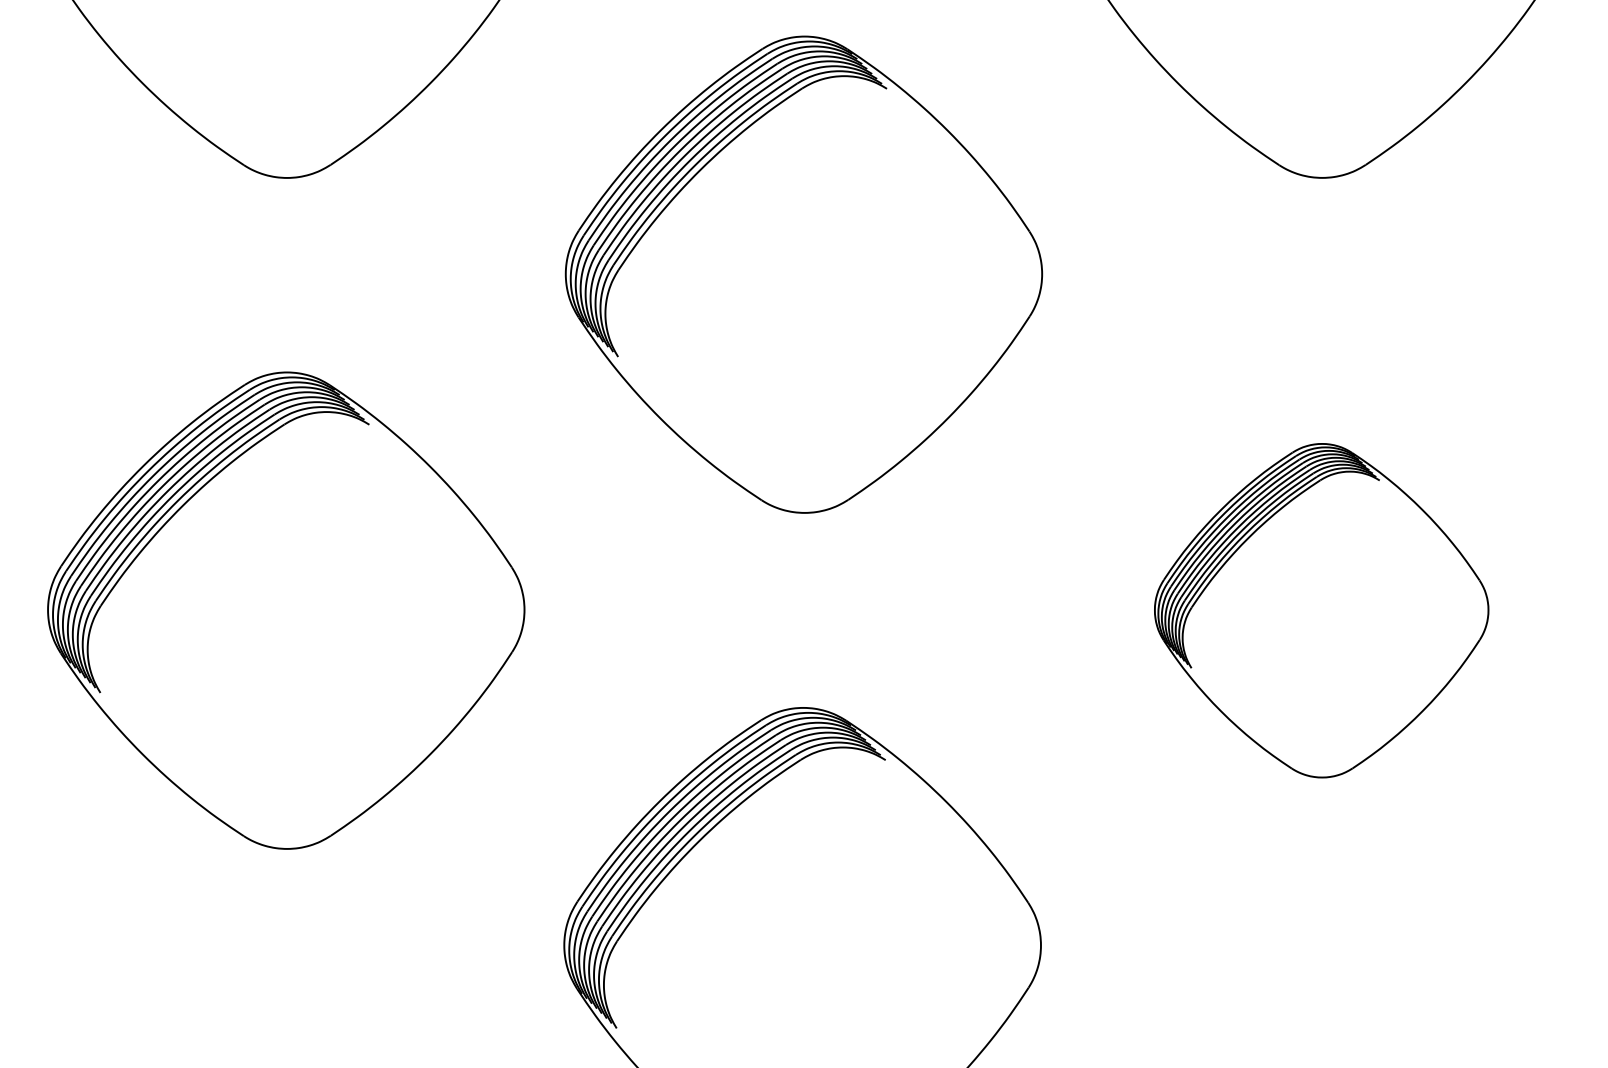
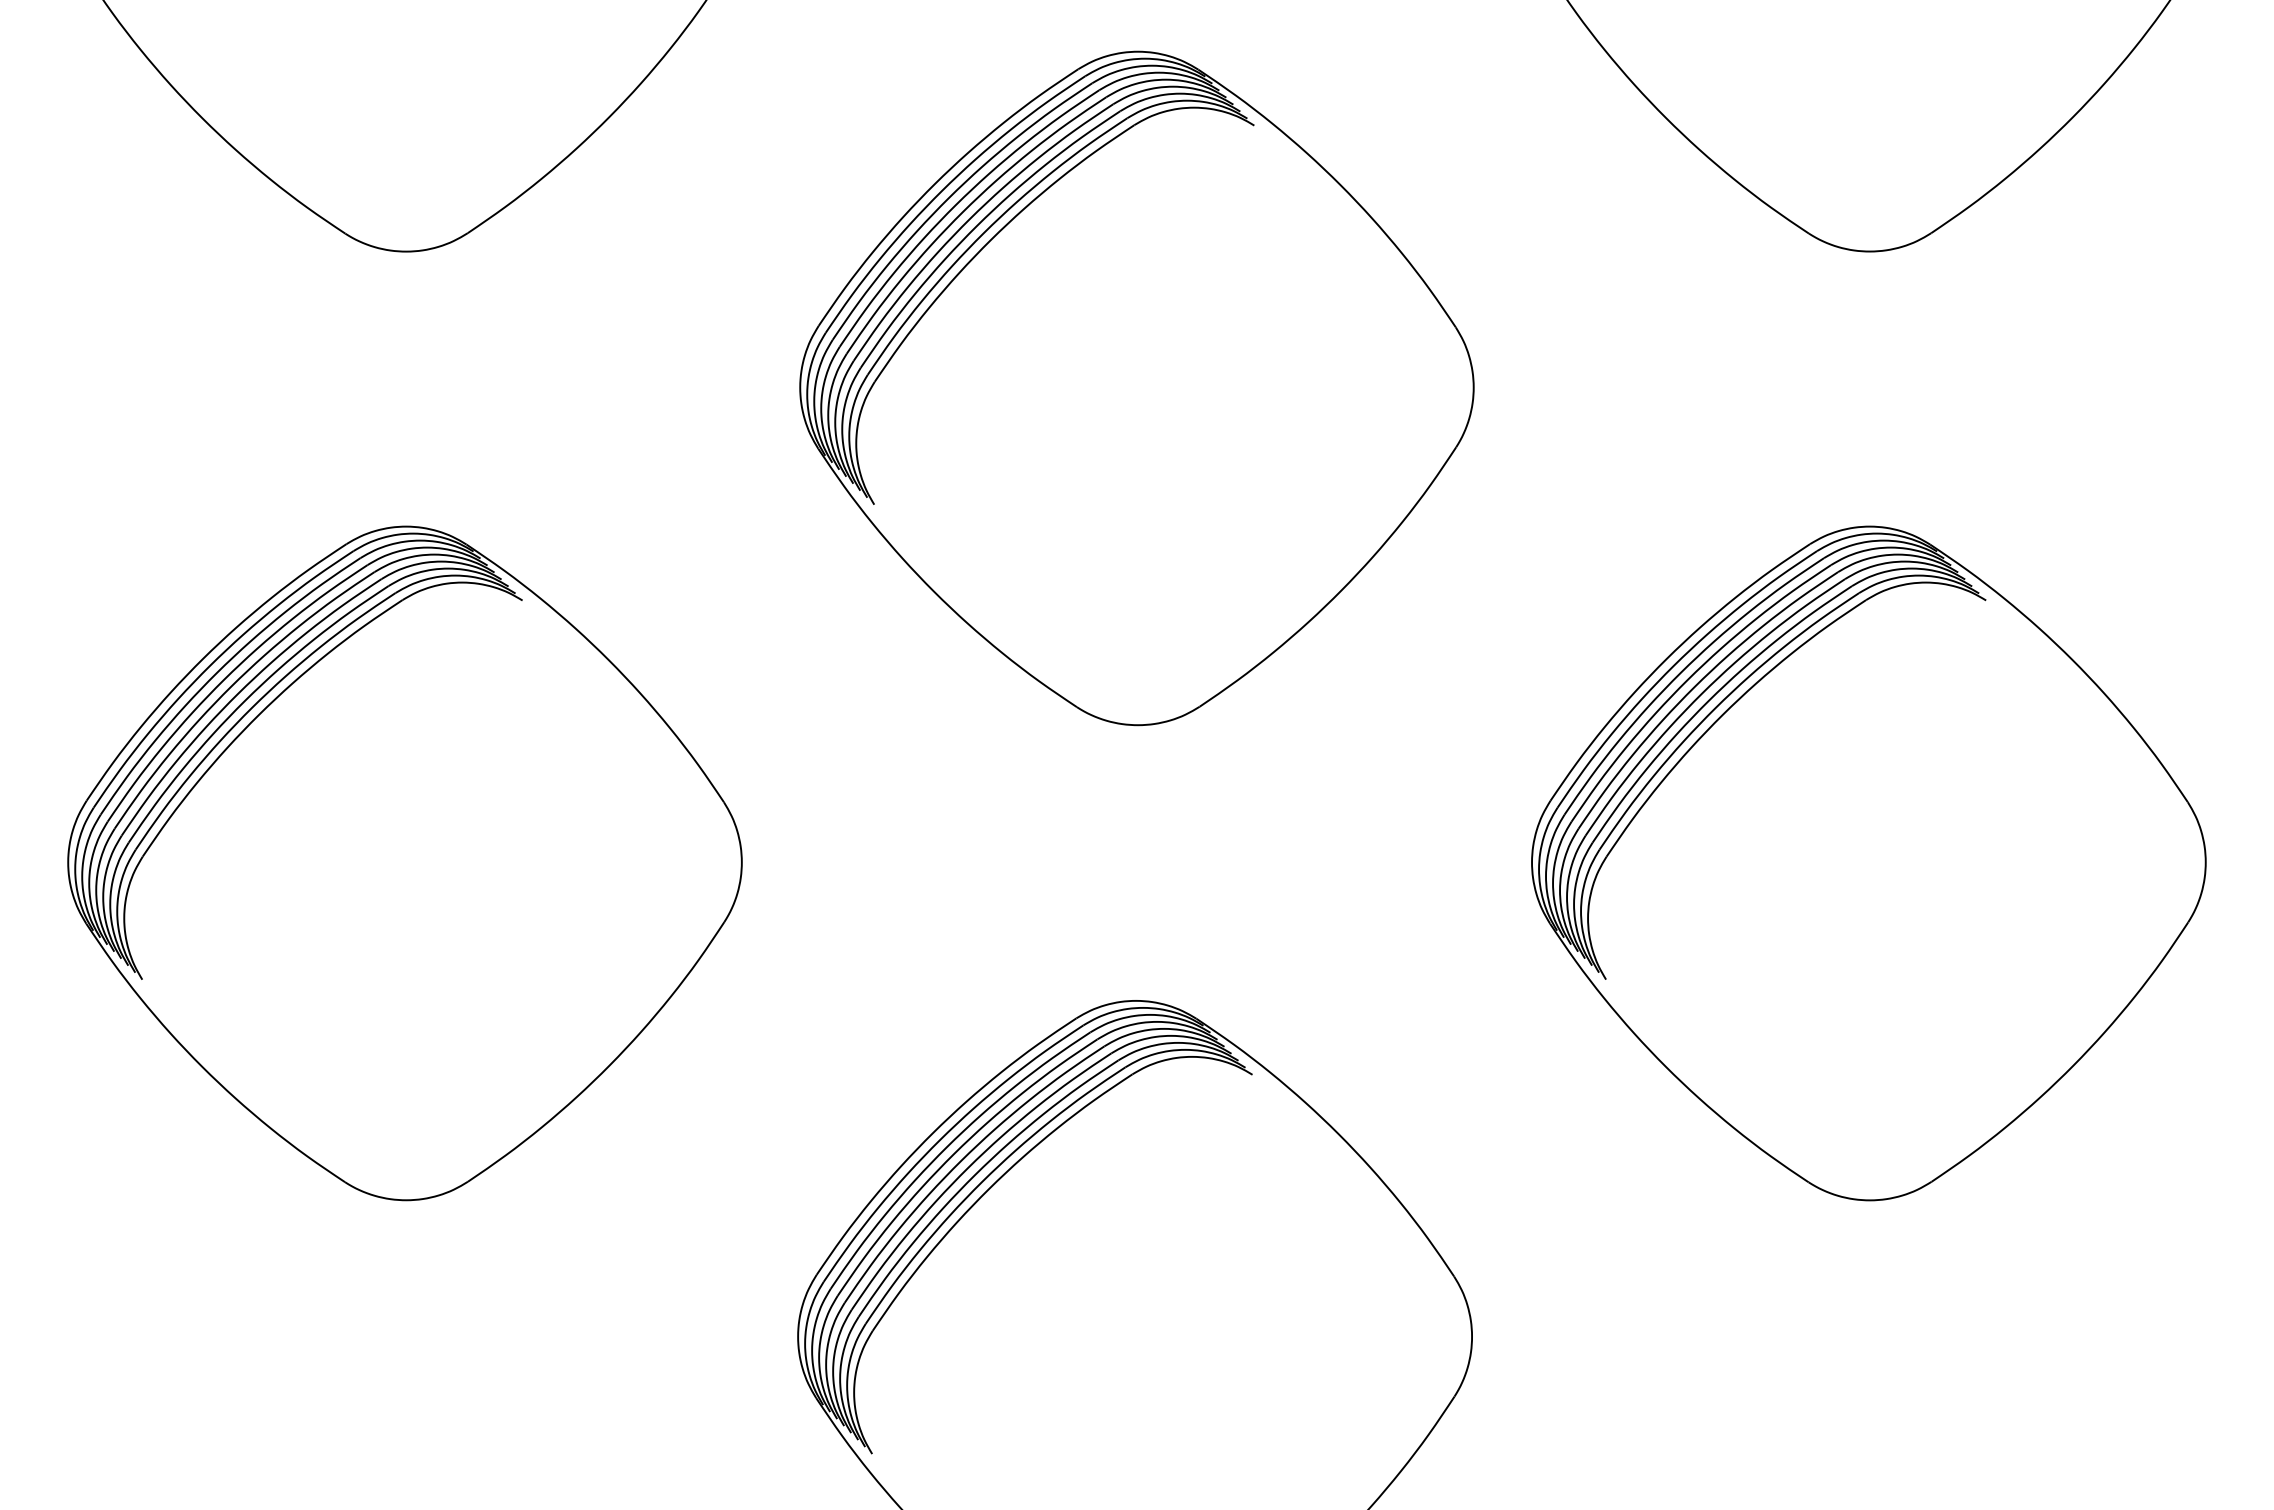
part: (1321, 610) -> (1868, 863), size x1.43

